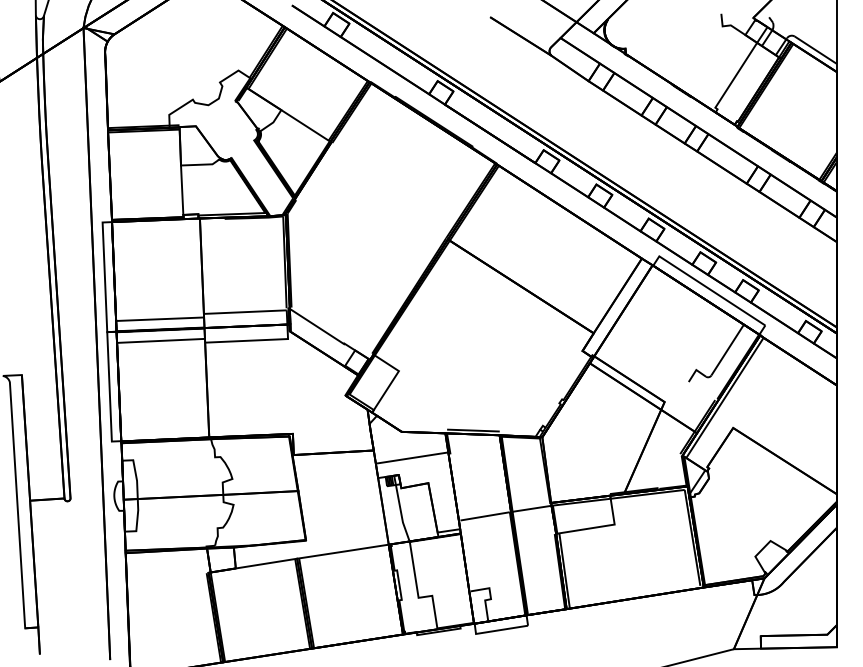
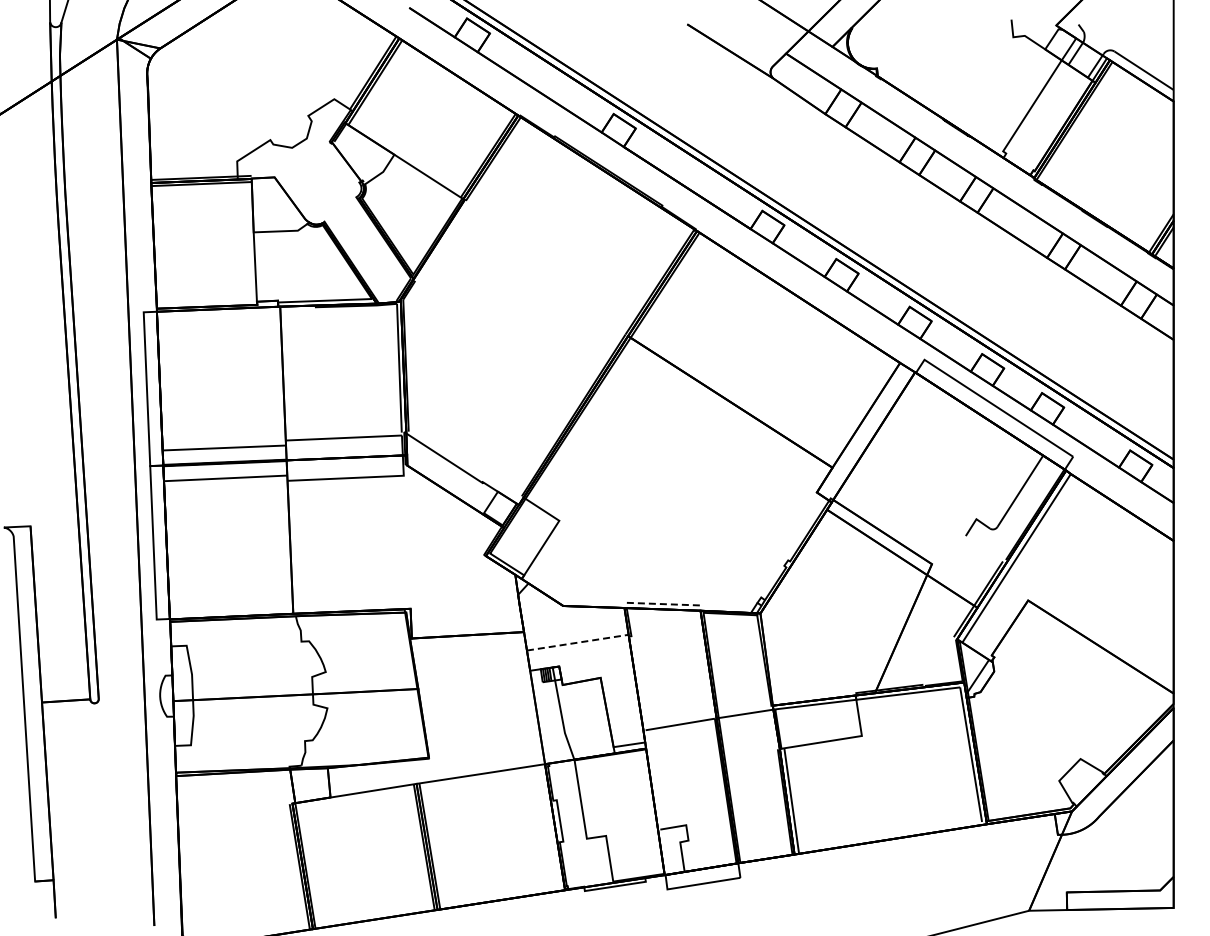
line: (473, 430) -> (663, 604), solid -> dashed
line: (412, 457) -> (578, 642), solid -> dashed

